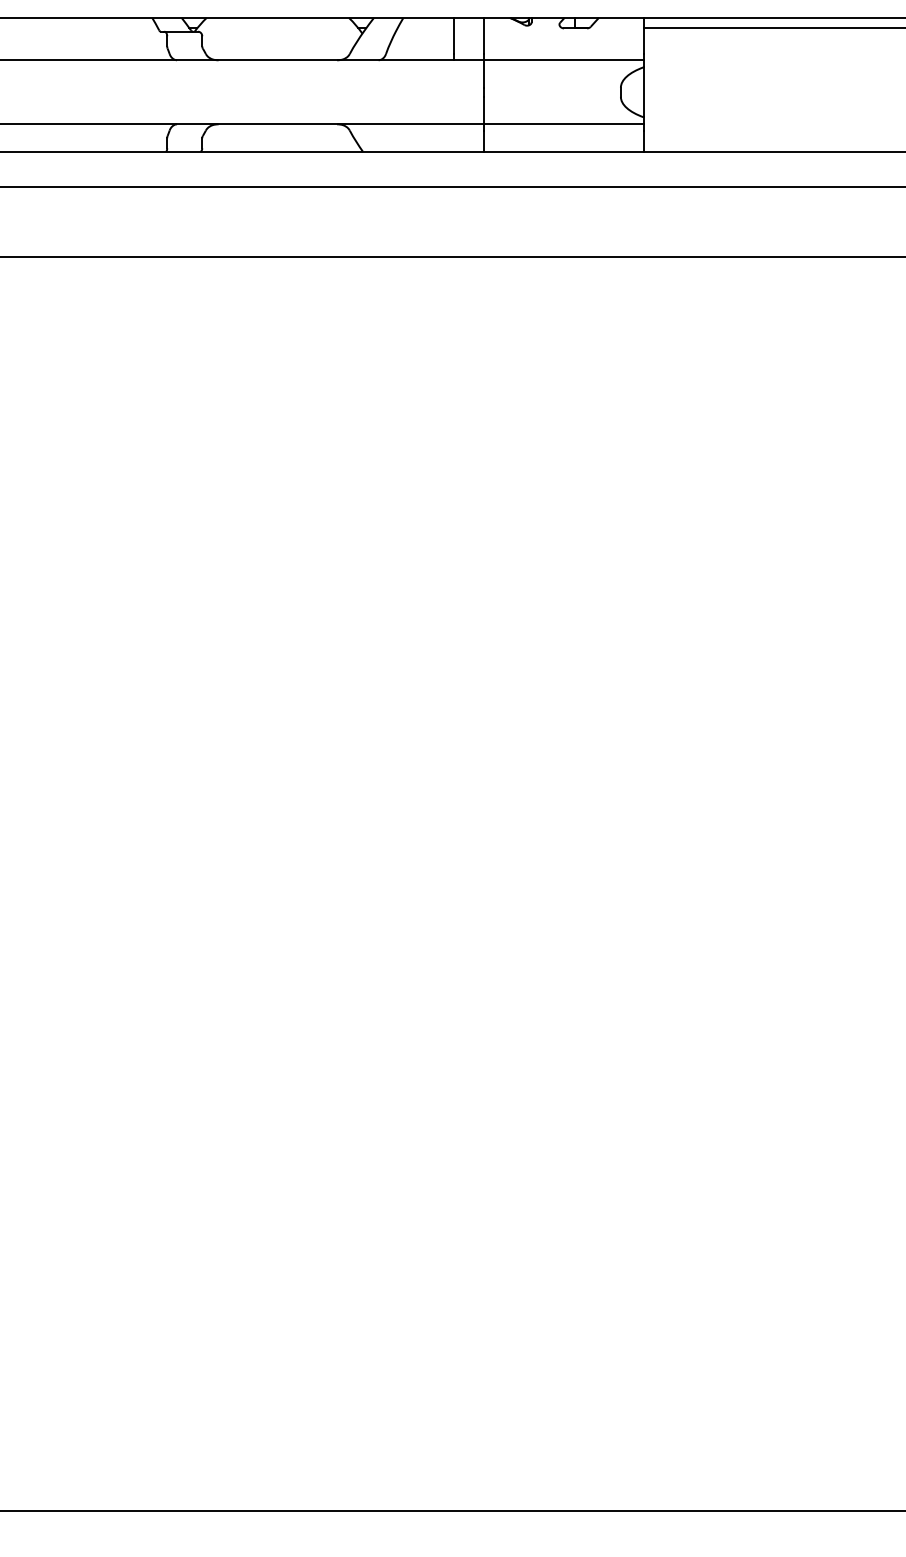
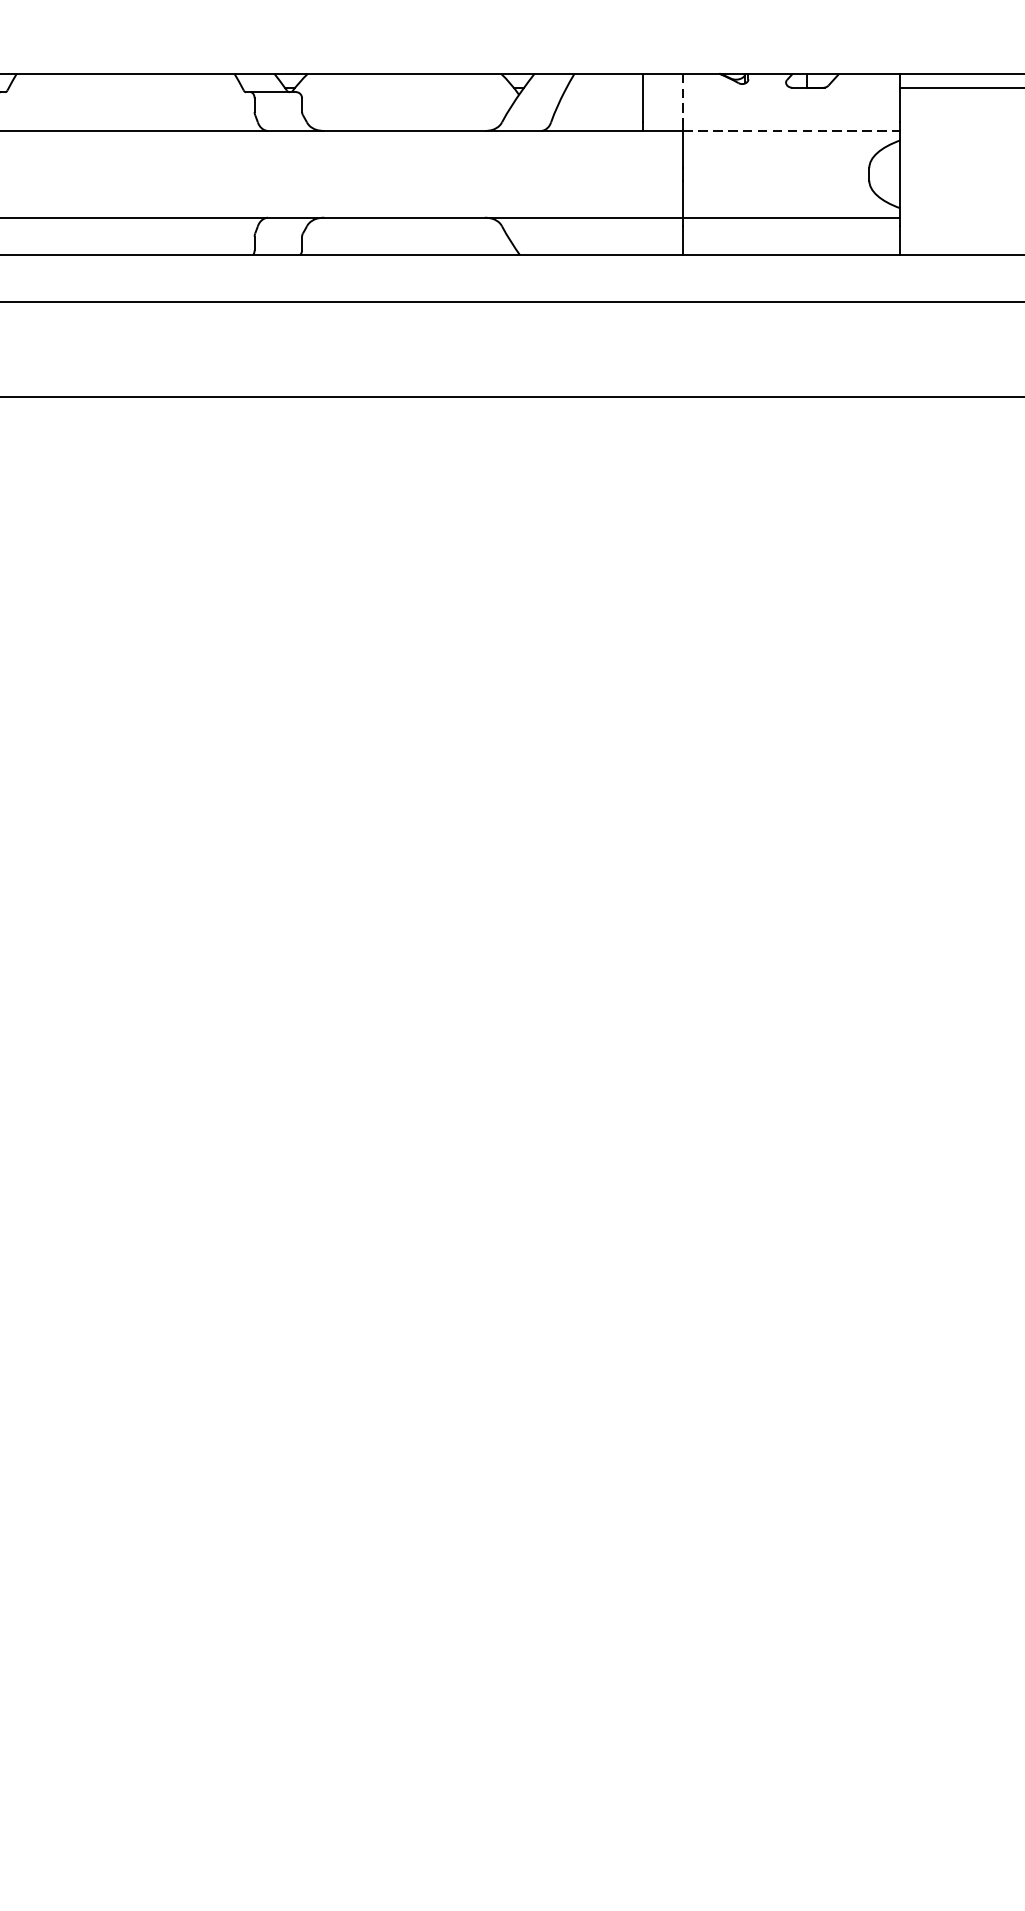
line: (483, 35) -> (683, 97), solid -> dashed
line: (564, 60) -> (792, 131), solid -> dashed

